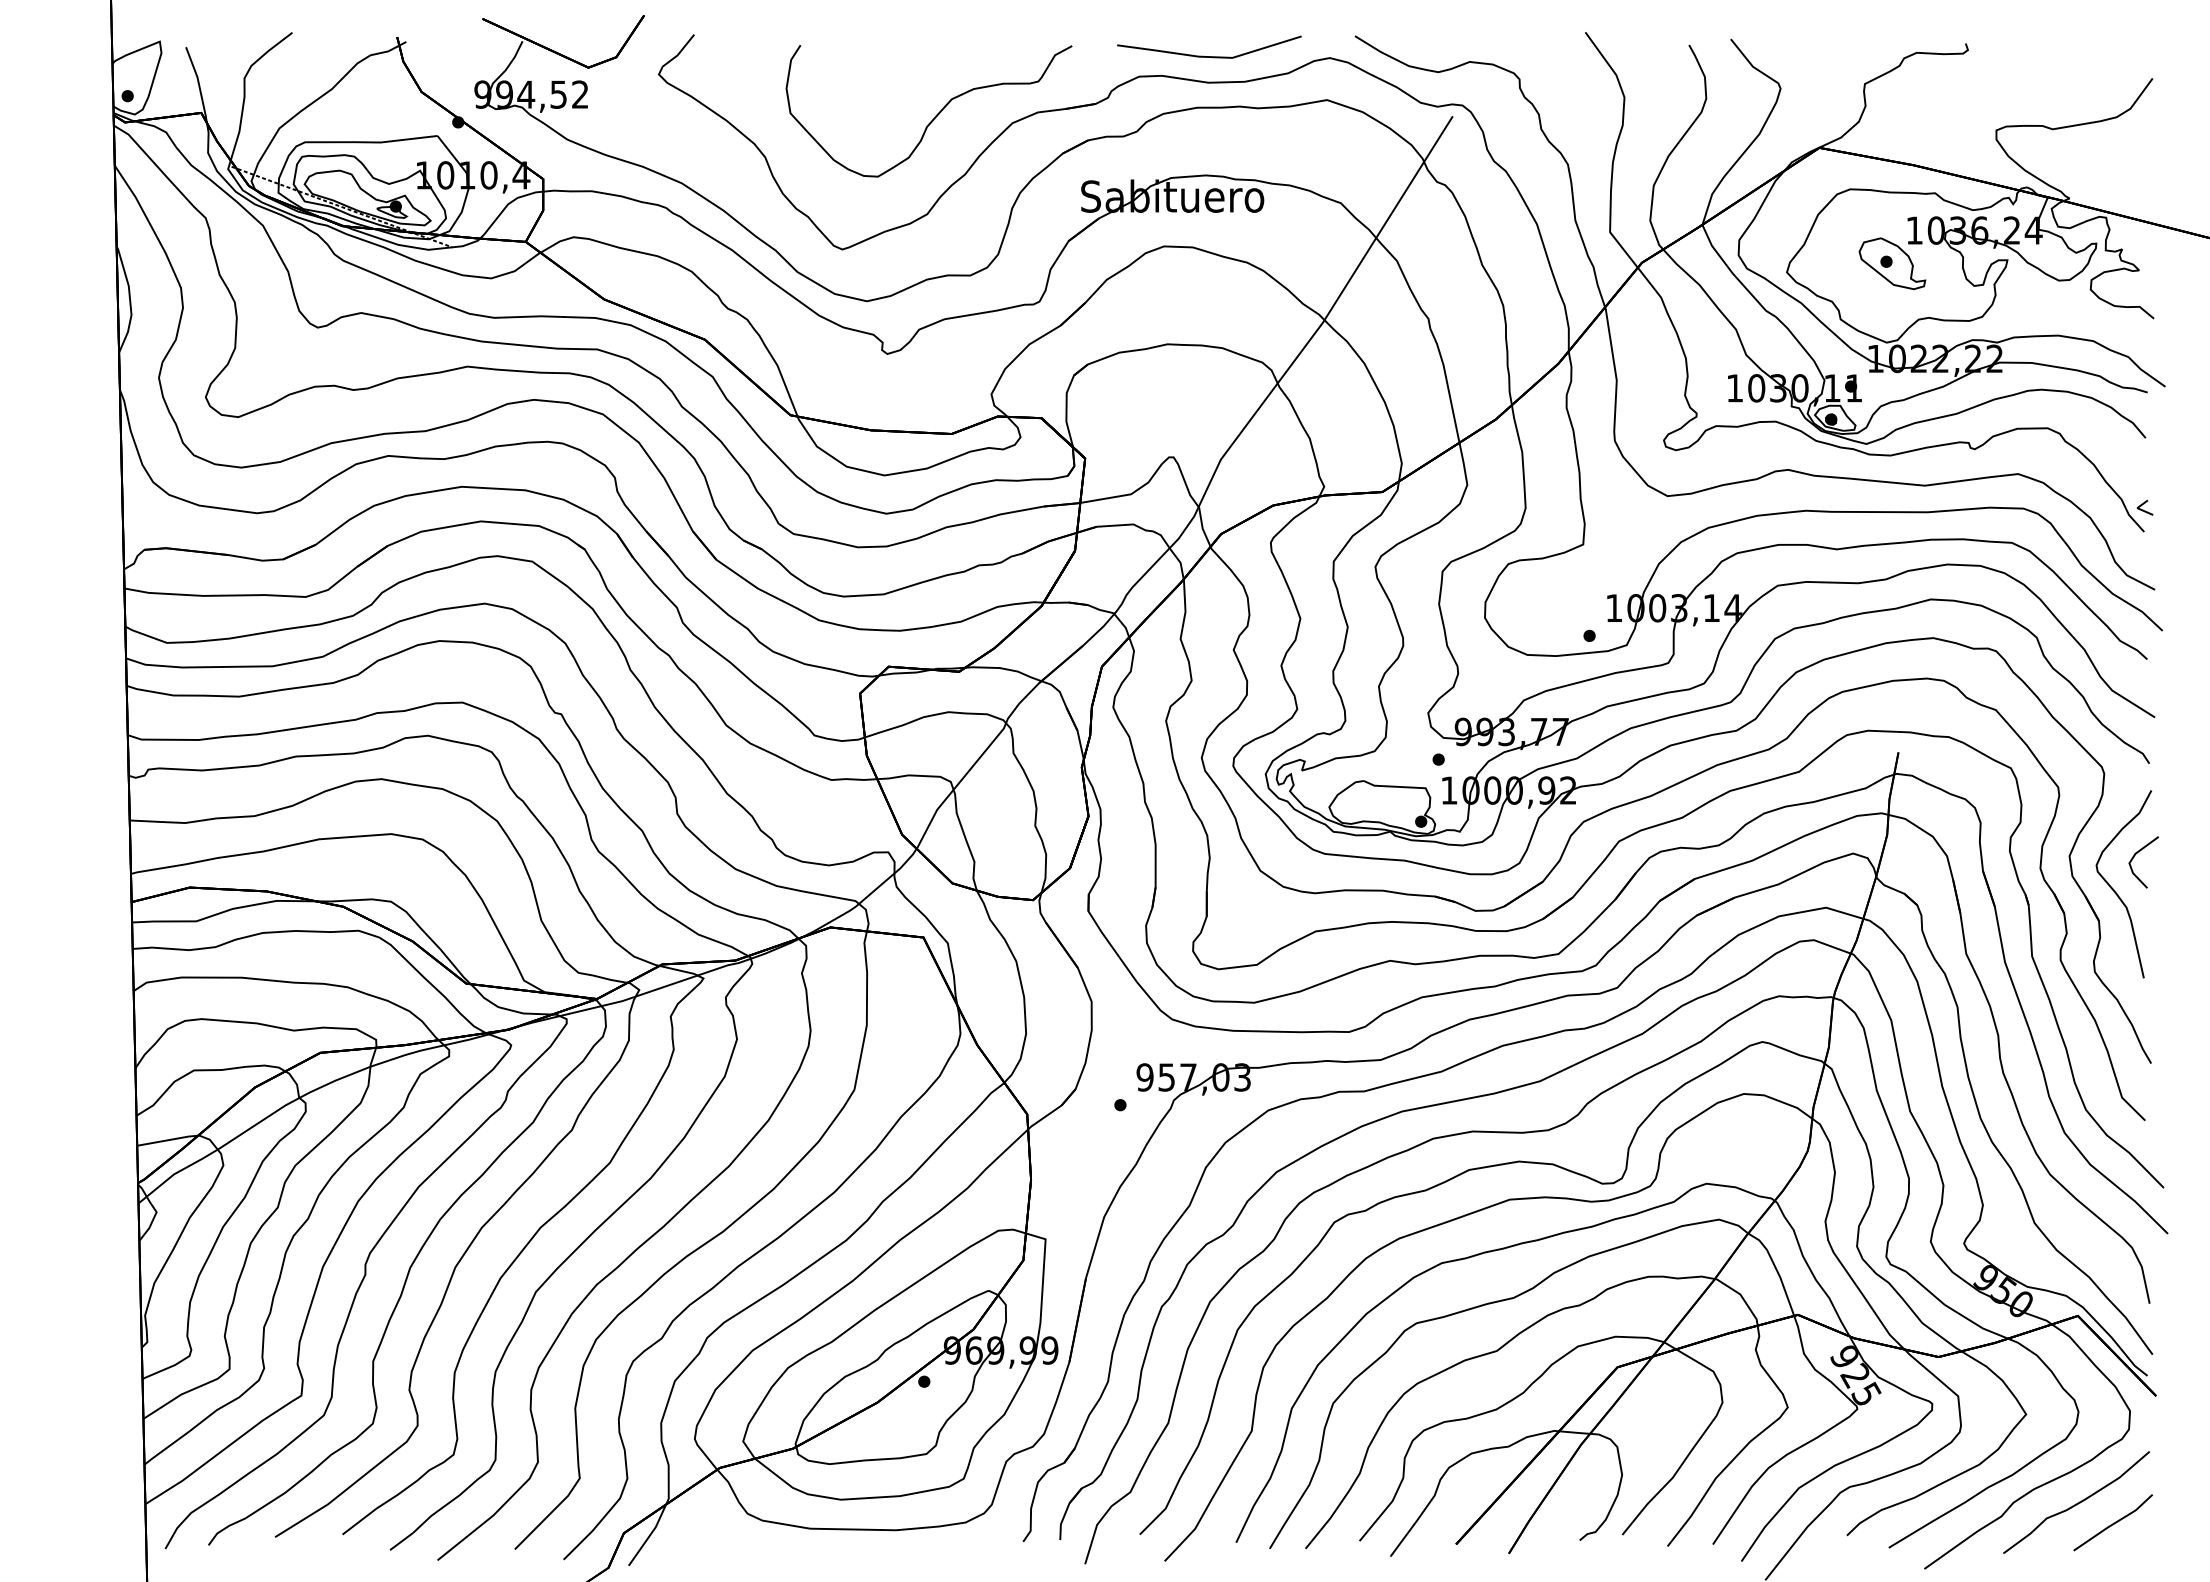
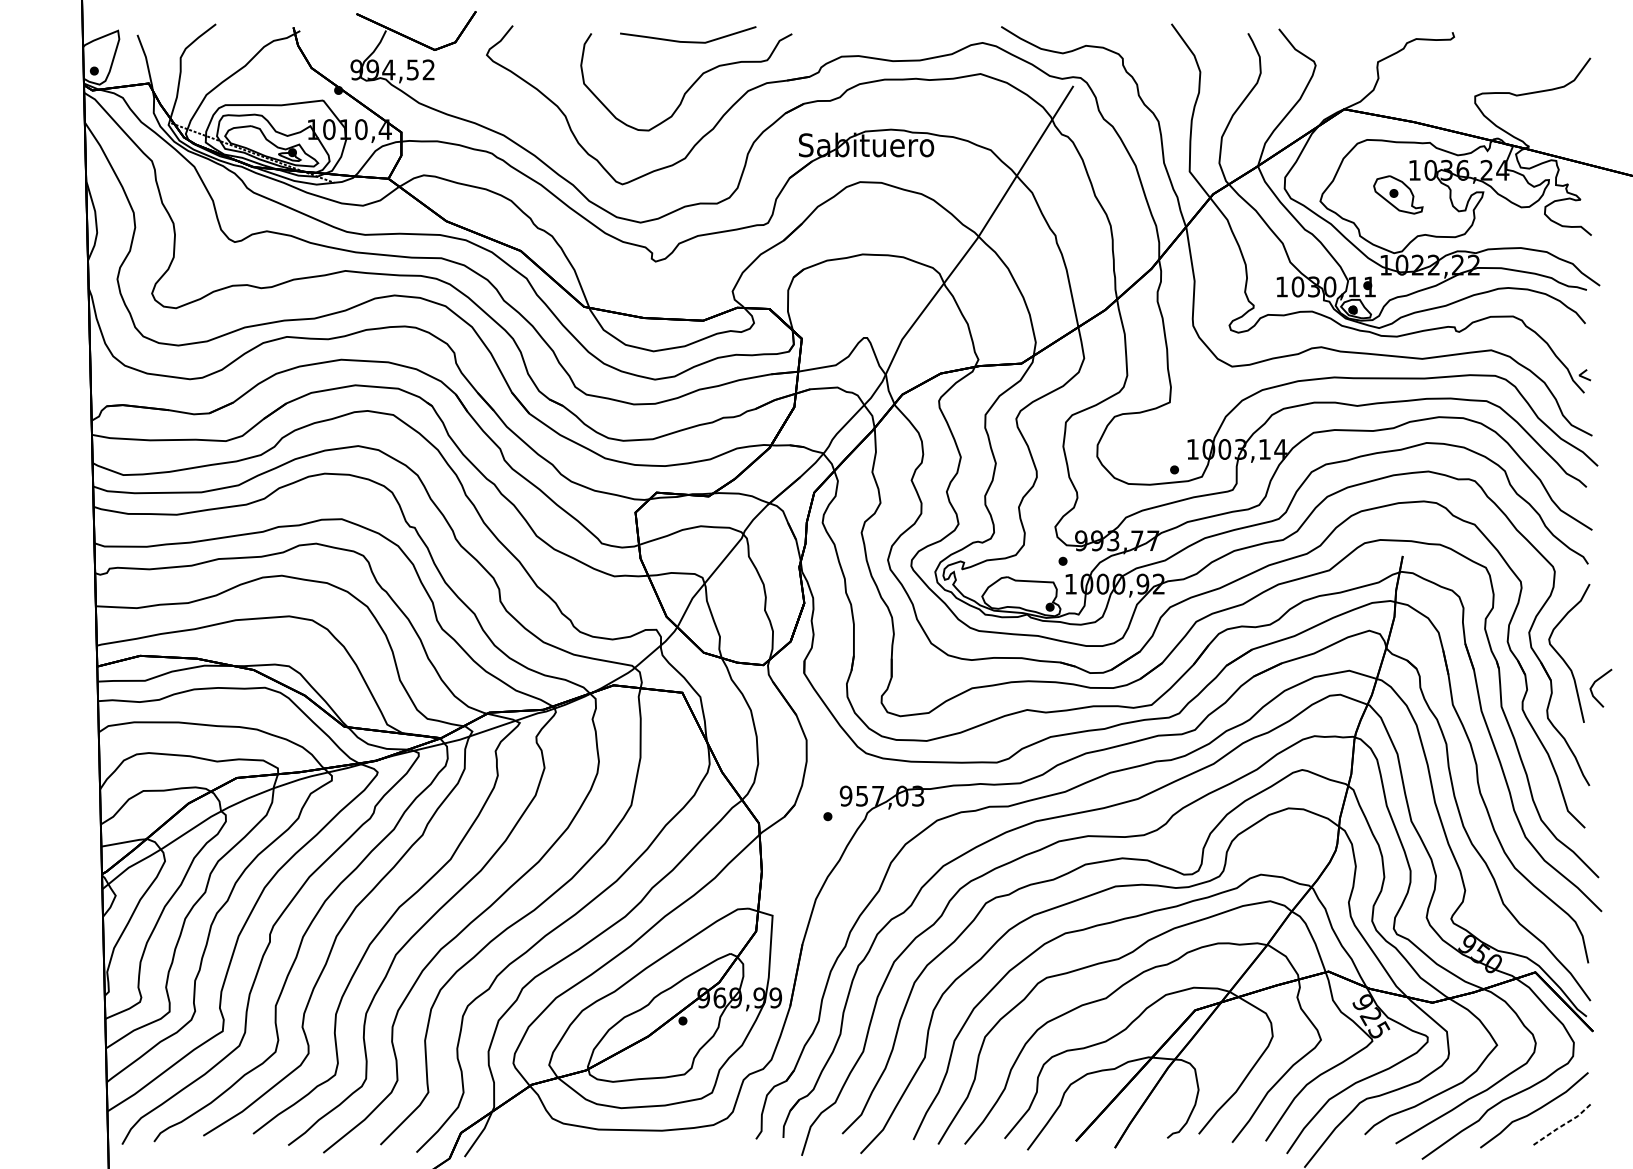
line: (1209, 56) -> (688, 41), moved
line: (2134, 857) -> (1594, 684), moved
line: (2113, 1523) -> (1561, 1125), solid -> dashed

